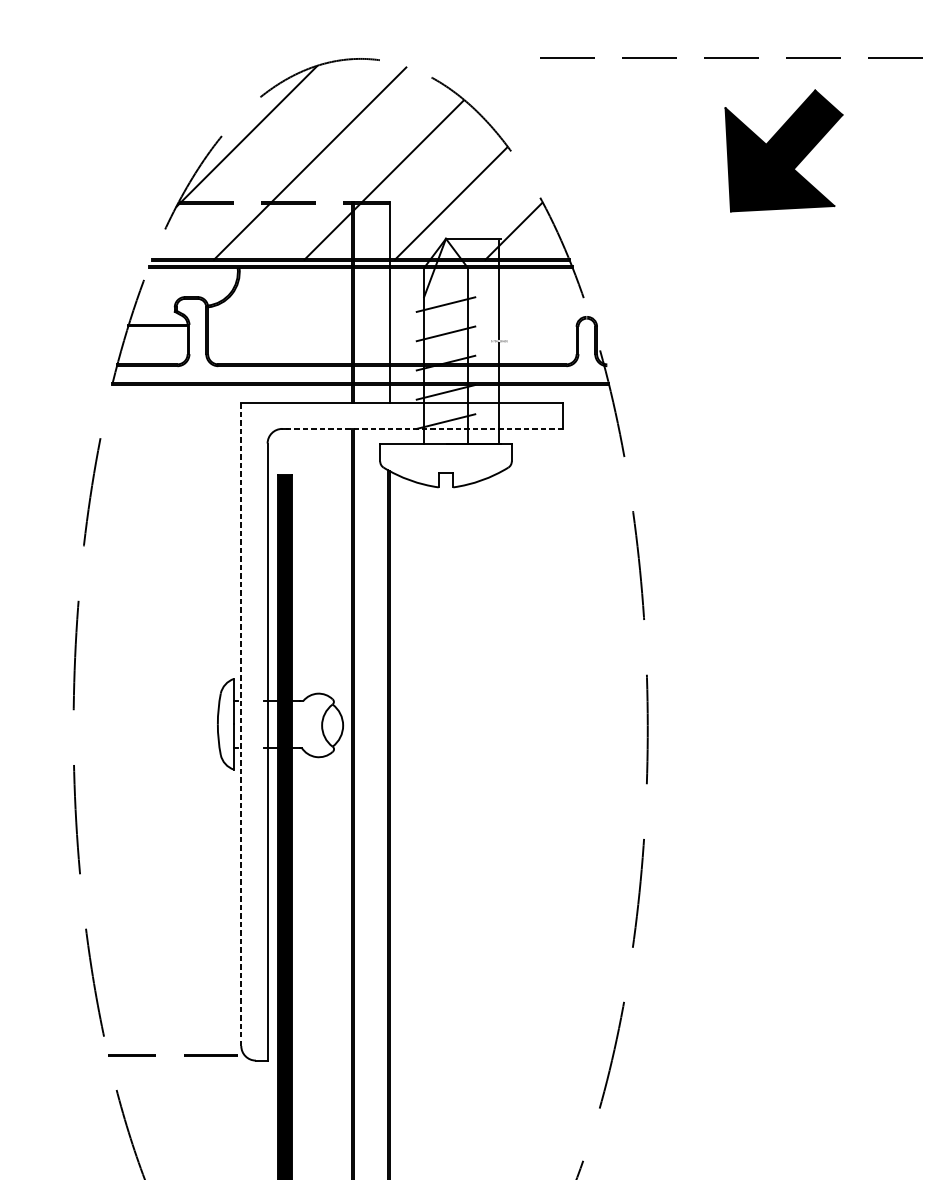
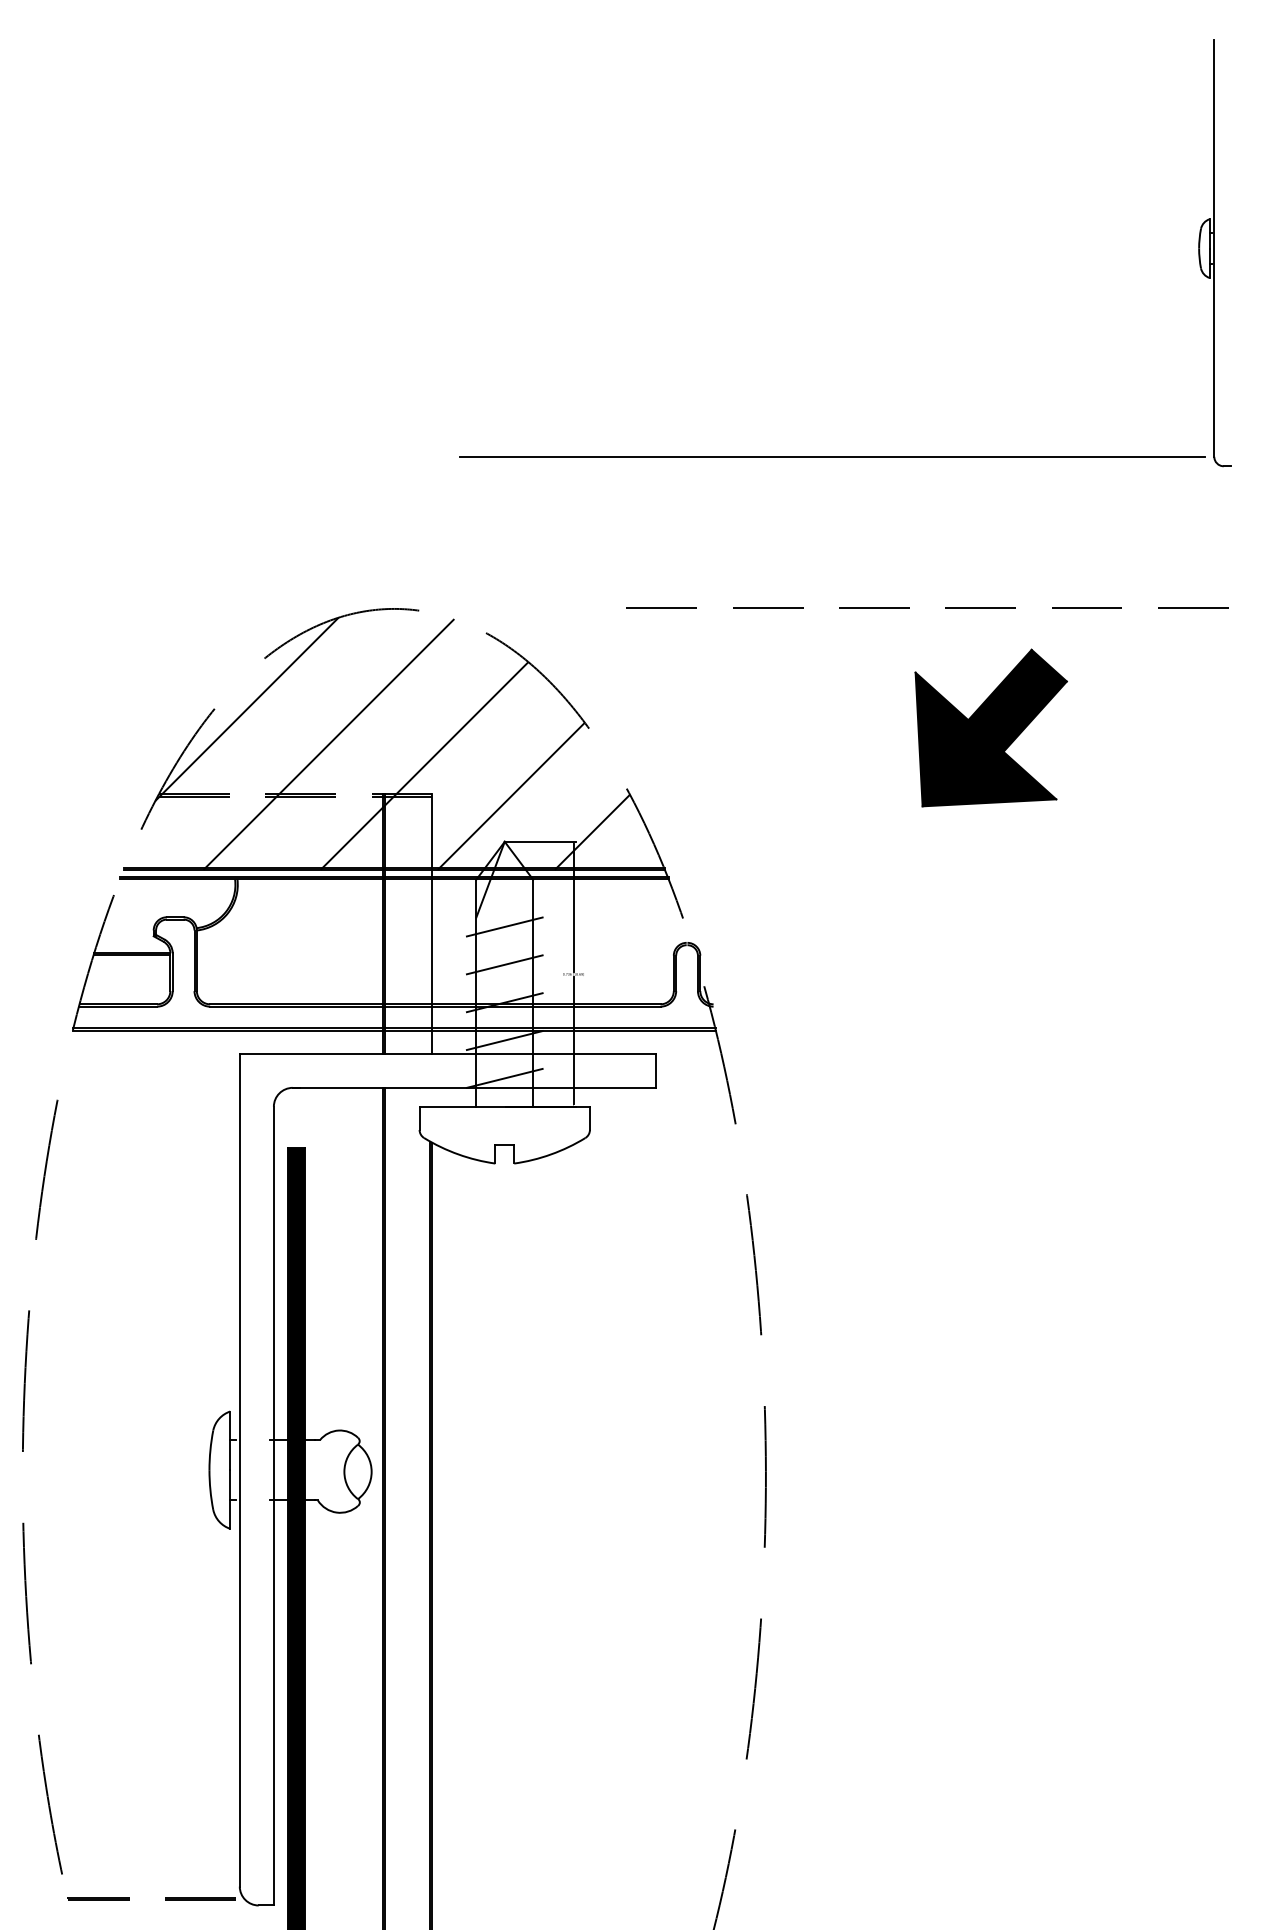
part: (783, 150) -> (990, 727), moved
line: (422, 428) -> (474, 1087), dashed -> solid
line: (241, 723) -> (239, 1469), dashed -> solid

